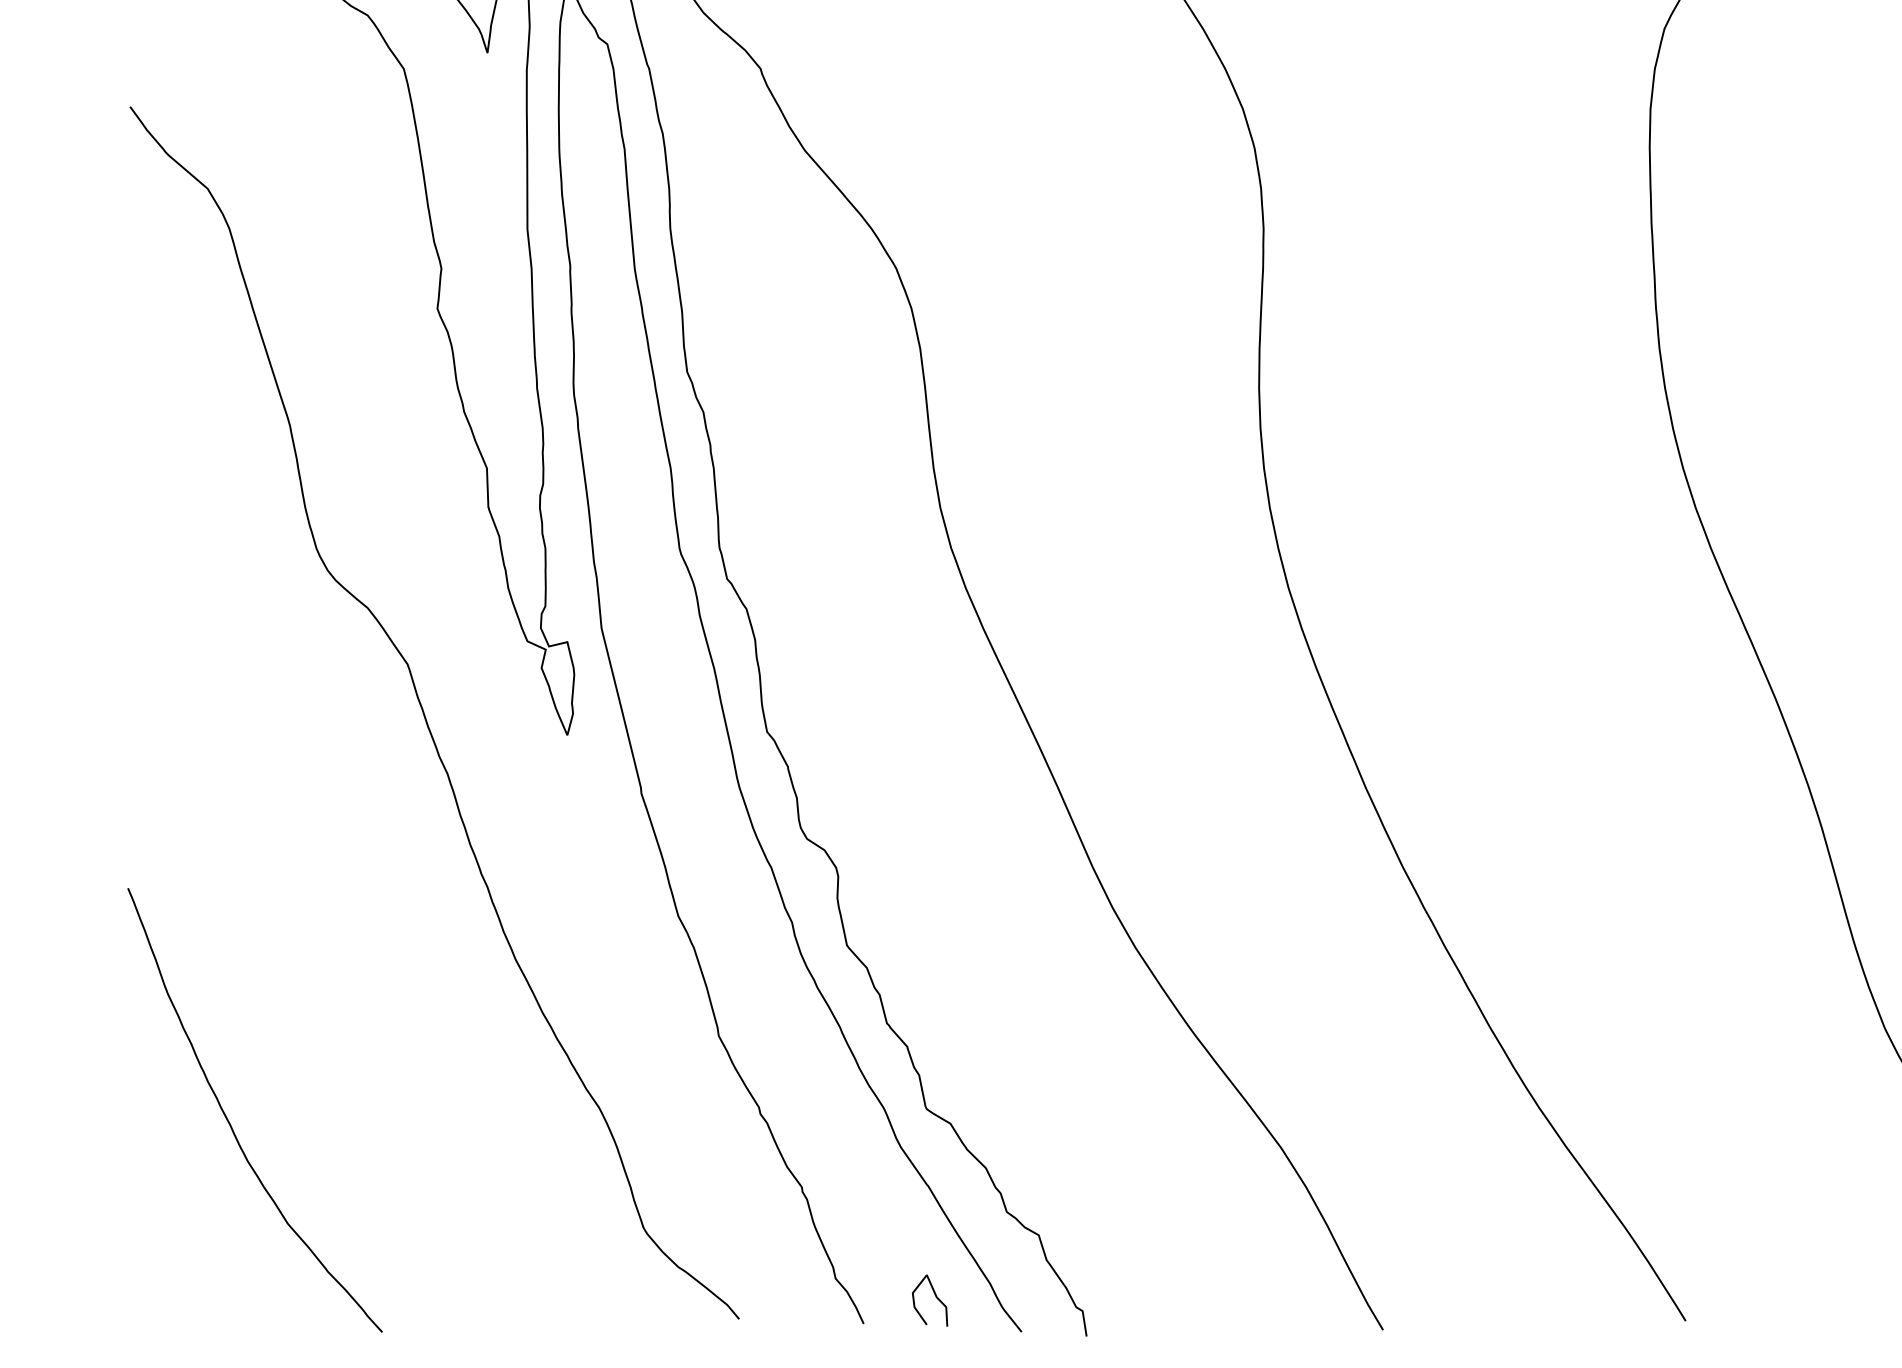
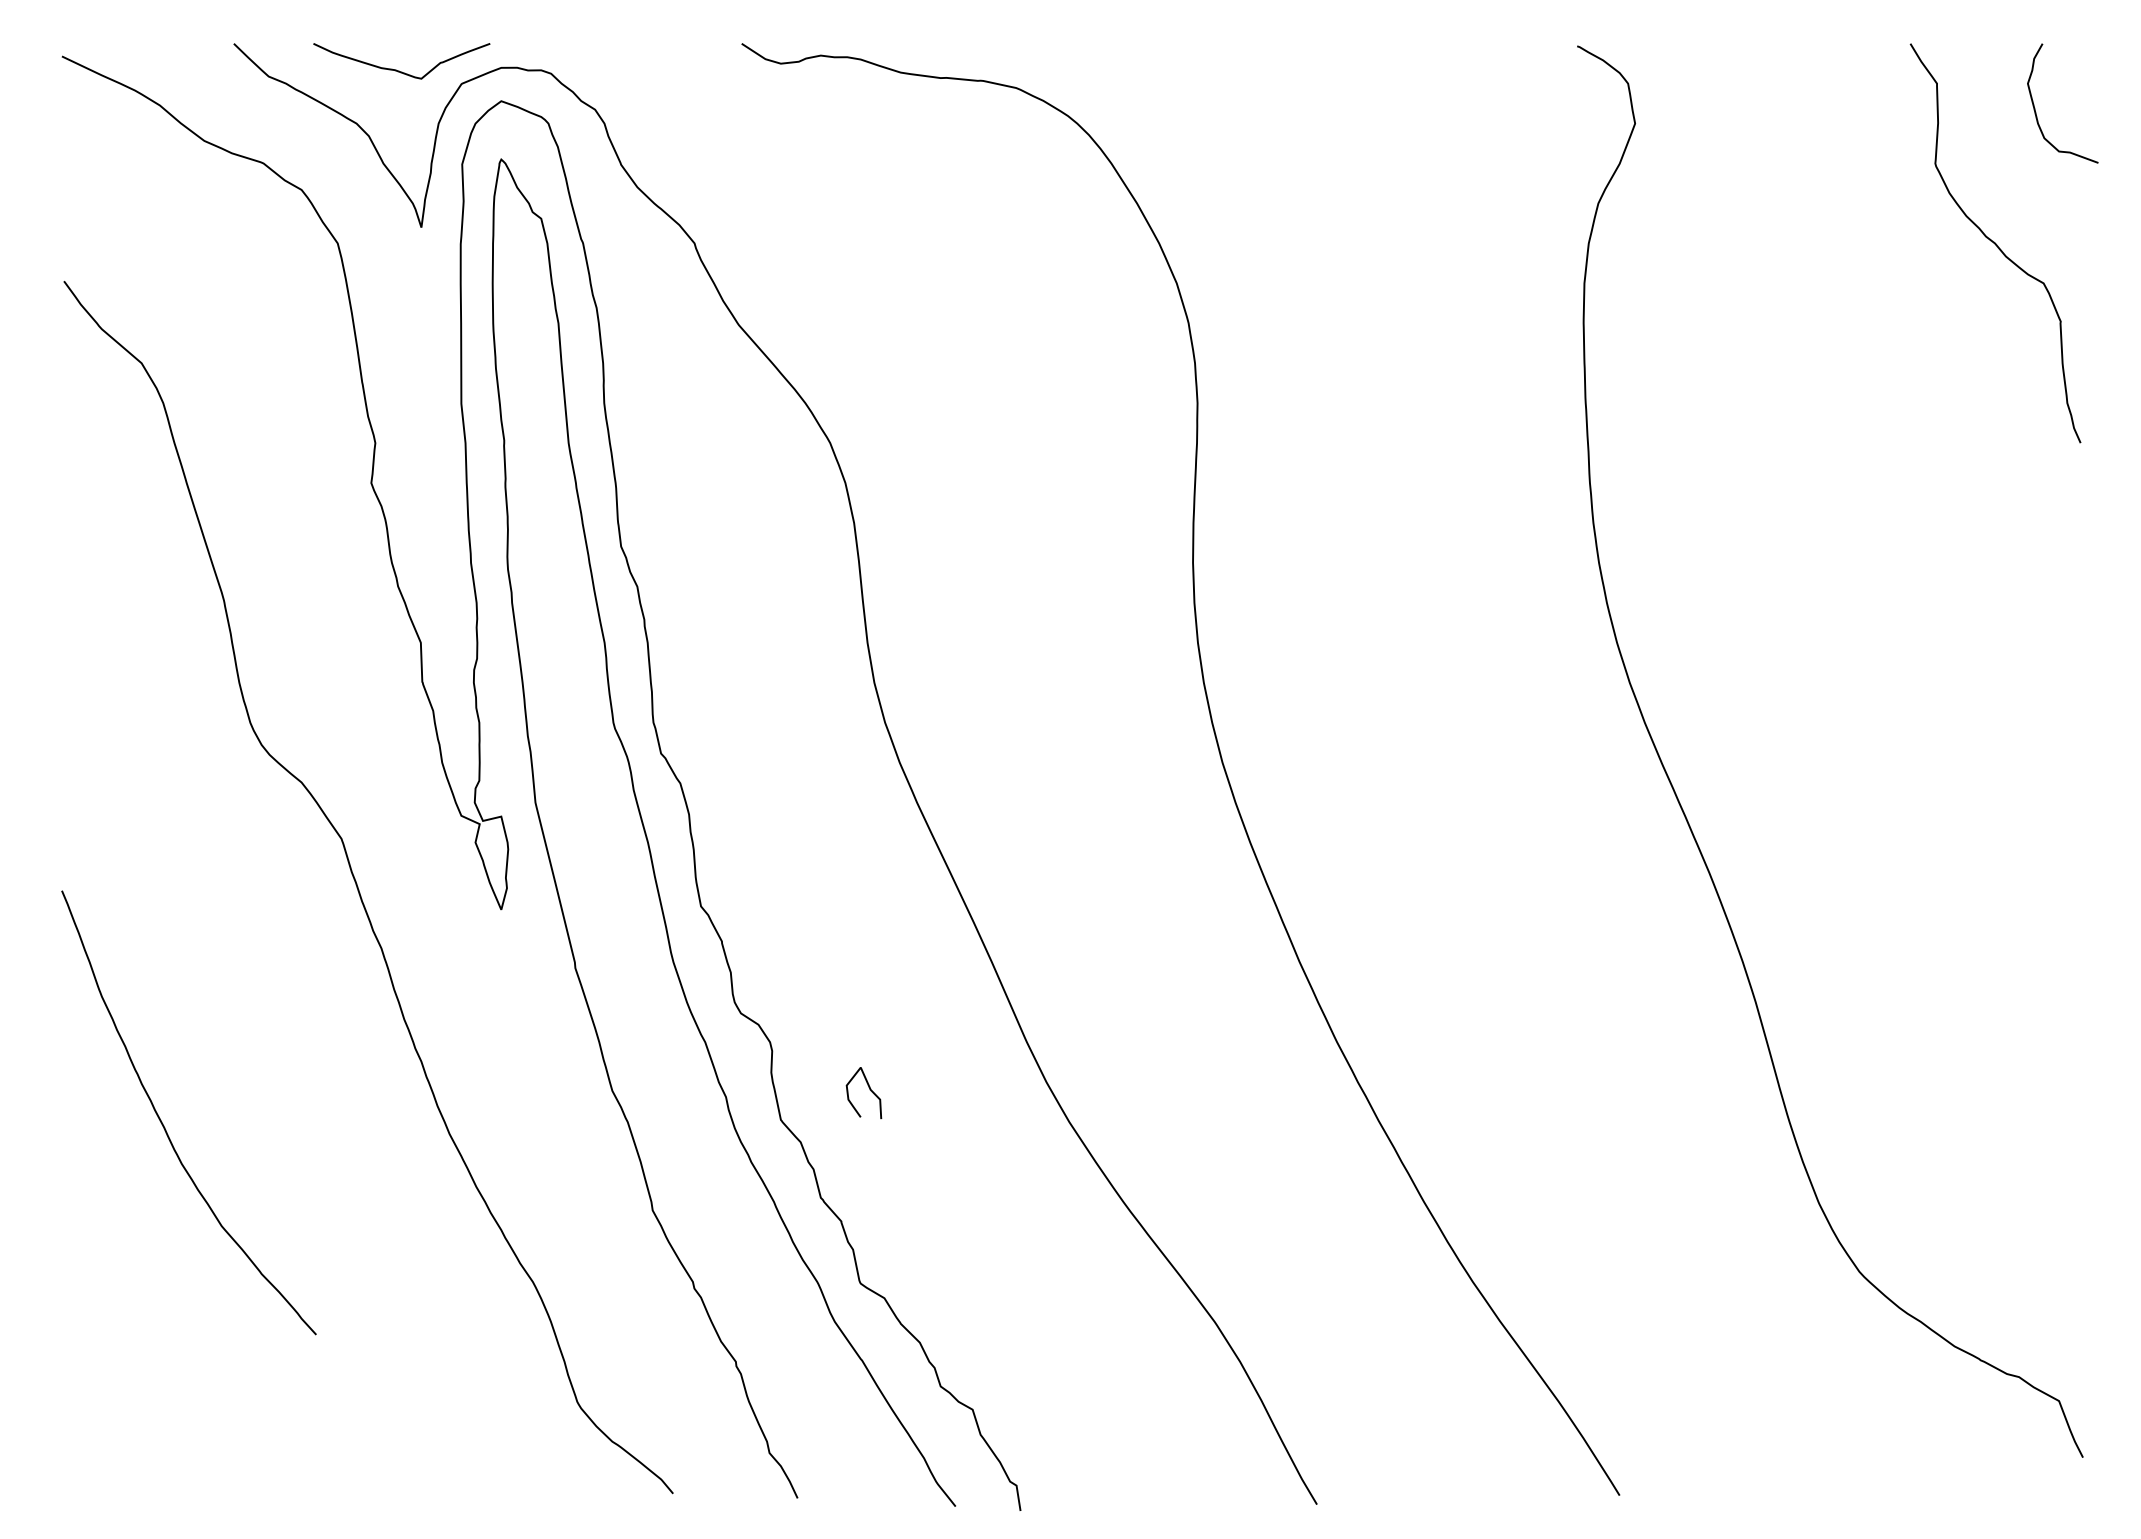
curve: (230, 1123) -> (164, 1125), moved
curve: (935, 1297) -> (869, 1089), moved

